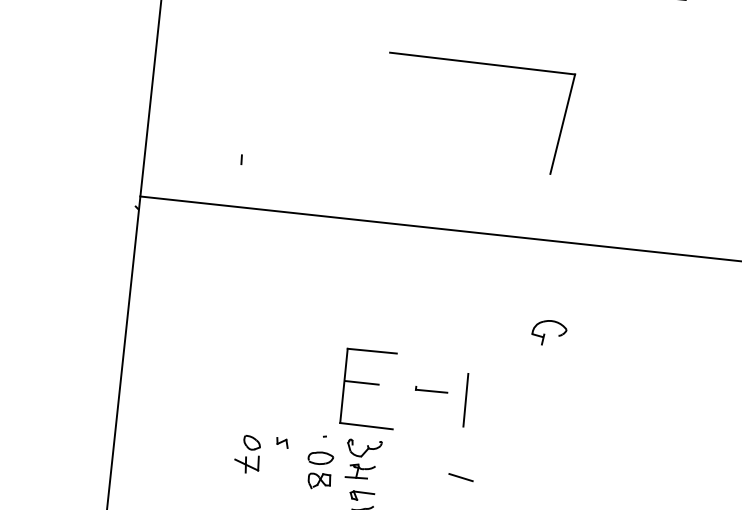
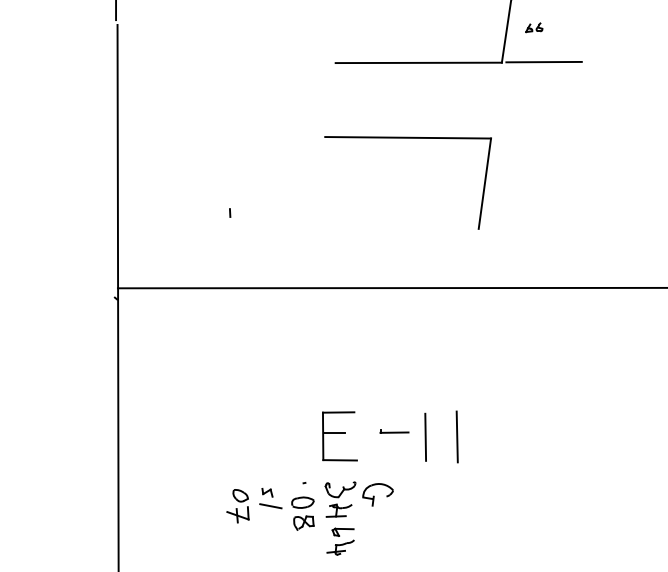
line: (242, 159) -> (230, 212), moved
part: (548, 332) -> (377, 494), moved
part: (369, 388) -> (339, 436), size x0.71
line: (500, 403) -> (456, 436), added
line: (460, 477) -> (270, 506), moved

